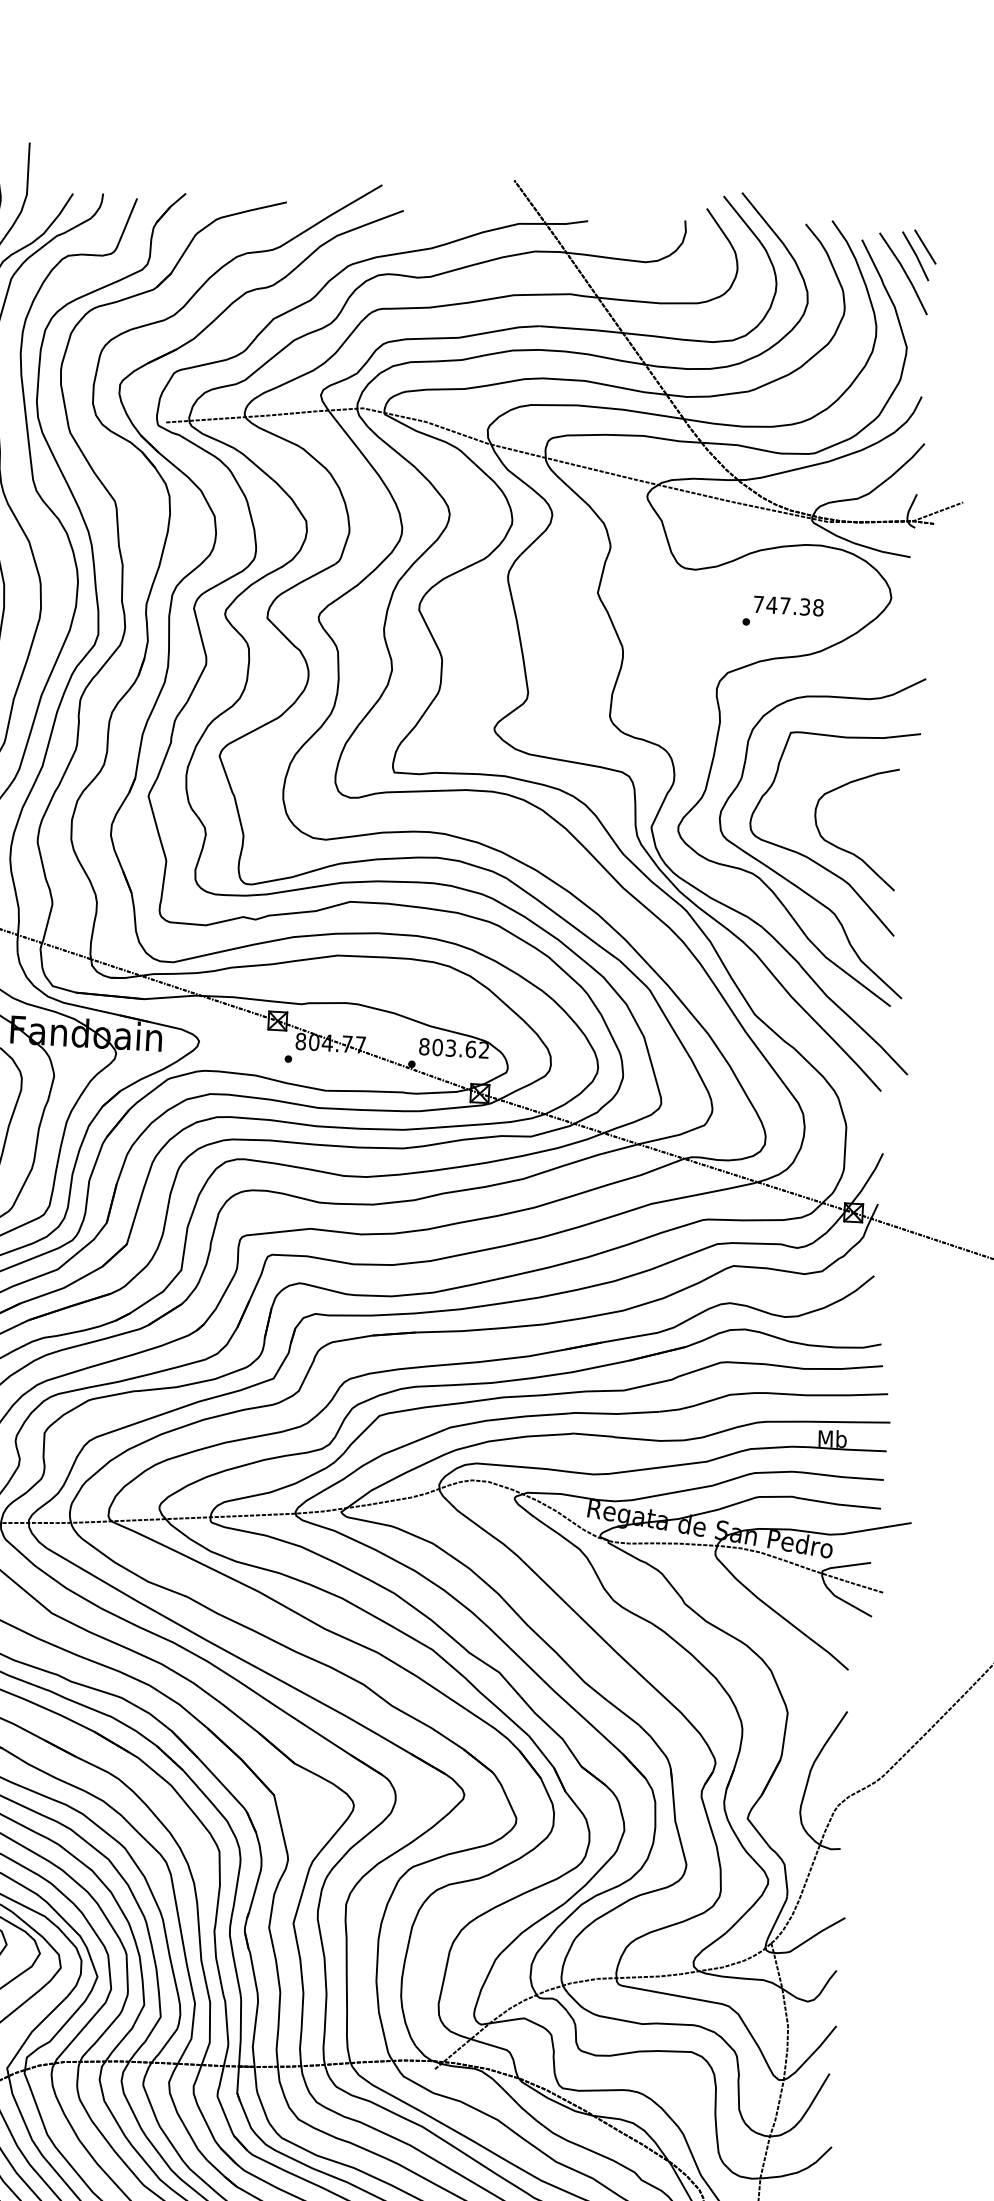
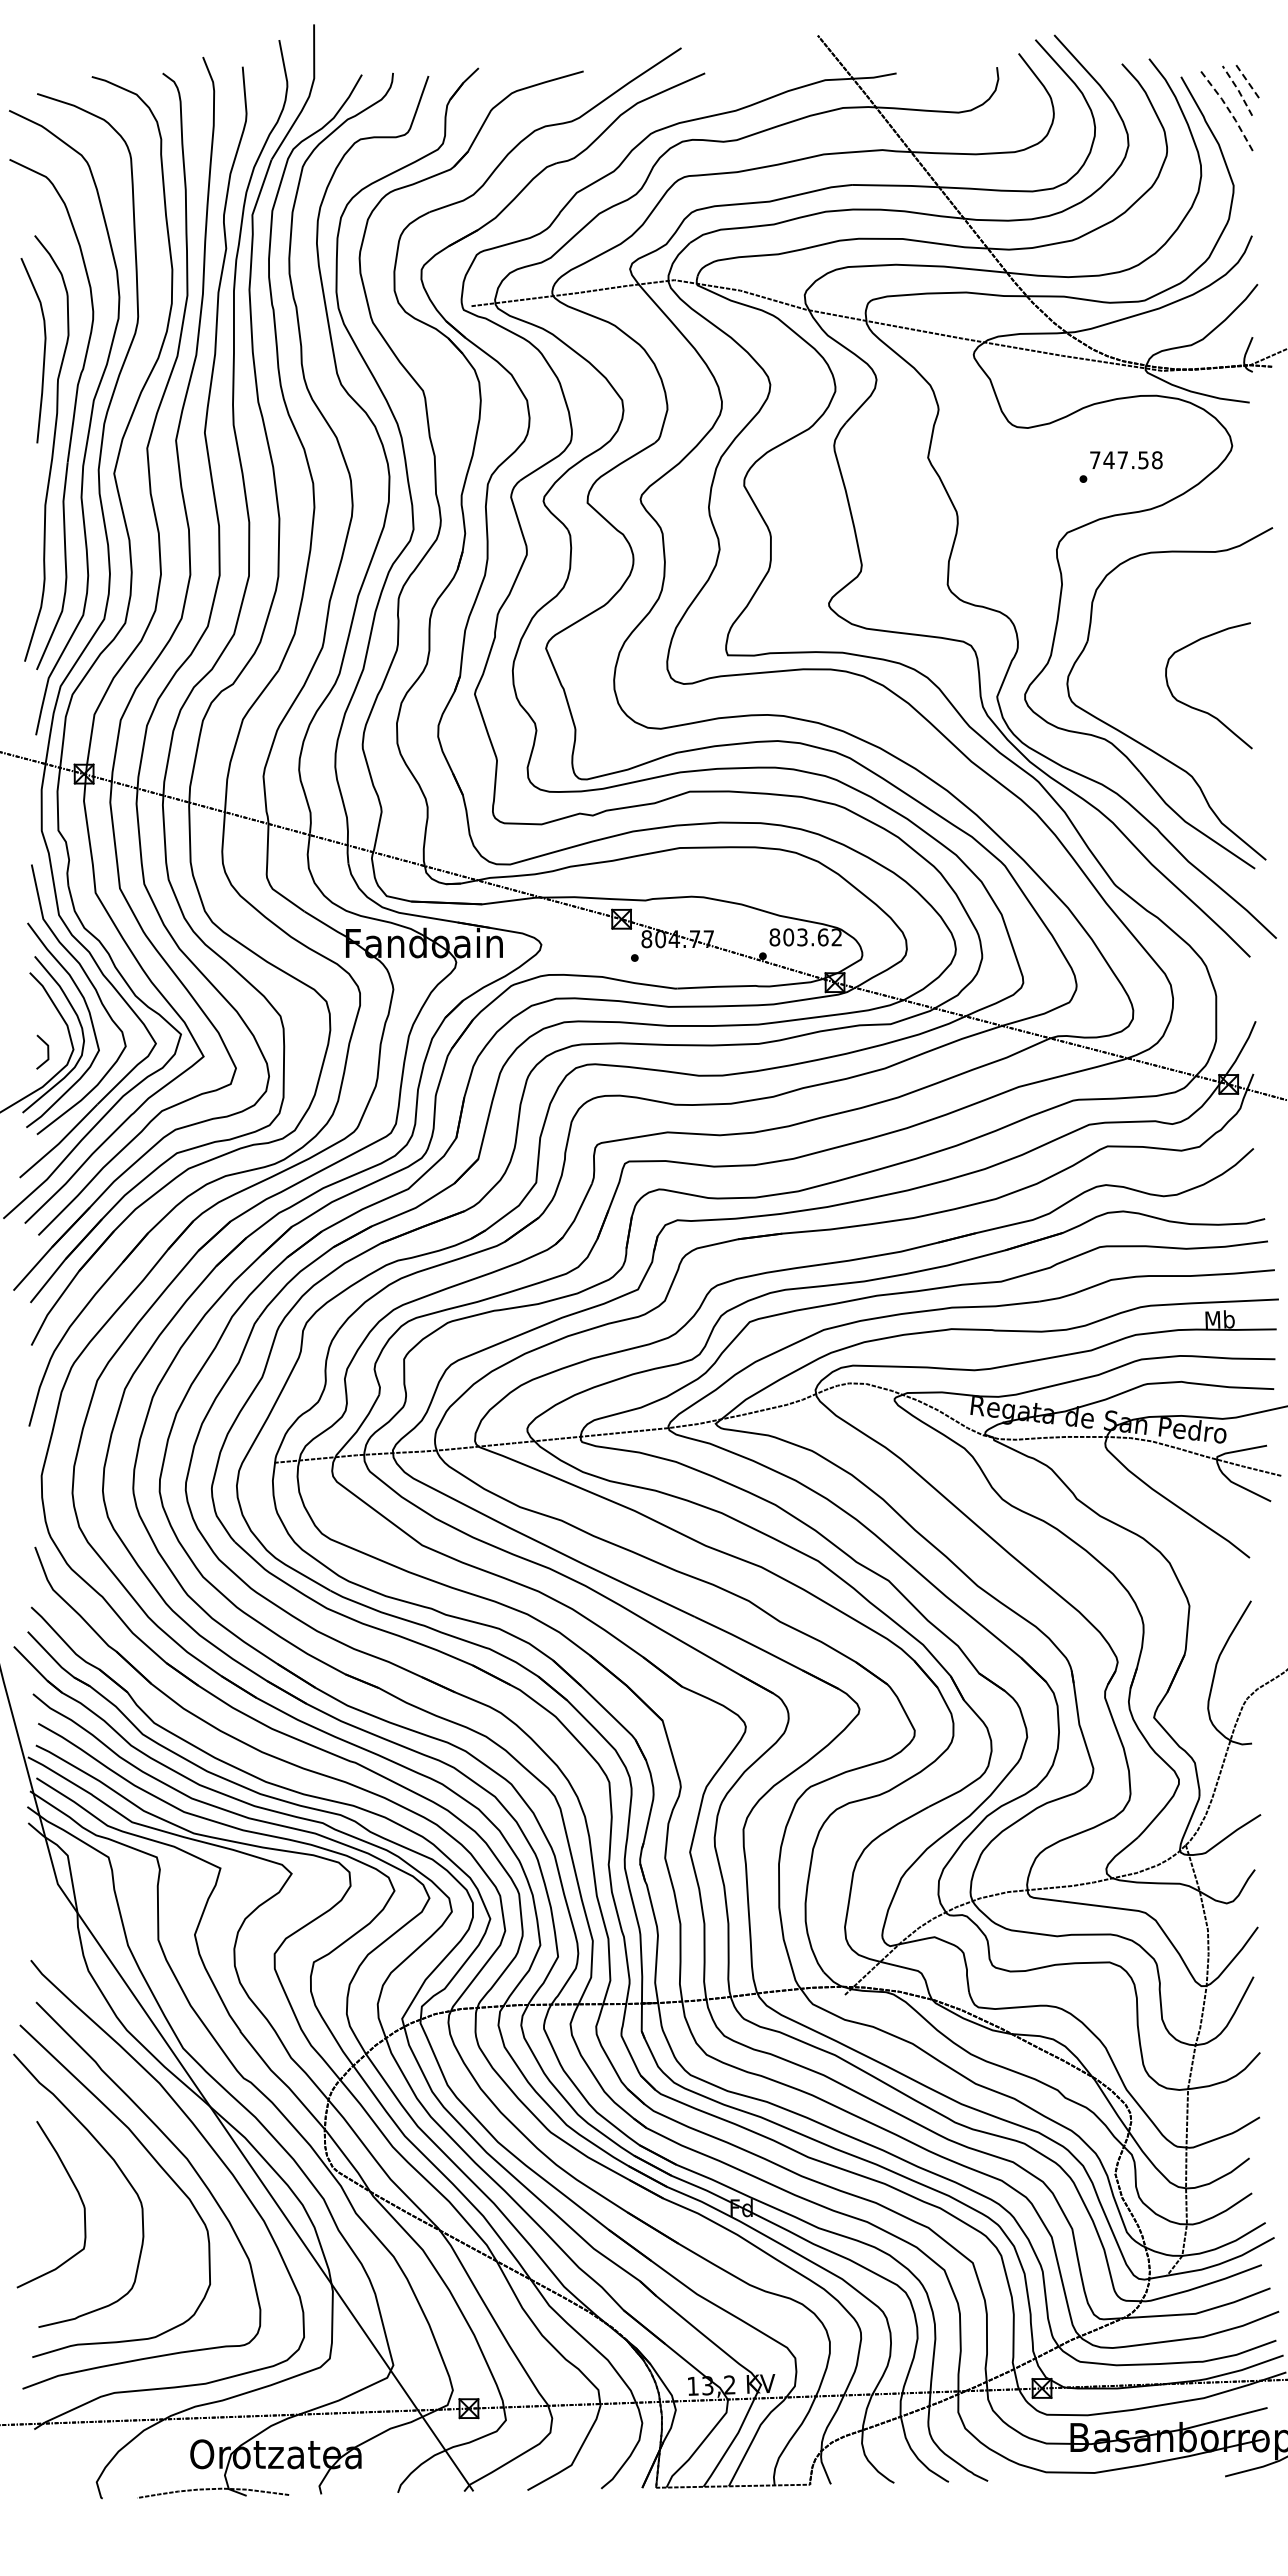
line: (924, 246) -> (1246, 80), solid -> dashed
line: (916, 256) -> (1238, 90), solid -> dashed
line: (905, 272) -> (1227, 108), solid -> dashed
text: (805, 606) -> (1143, 459), 747.38 -> 747.58
curve: (815, 860) -> (1168, 722), removed

